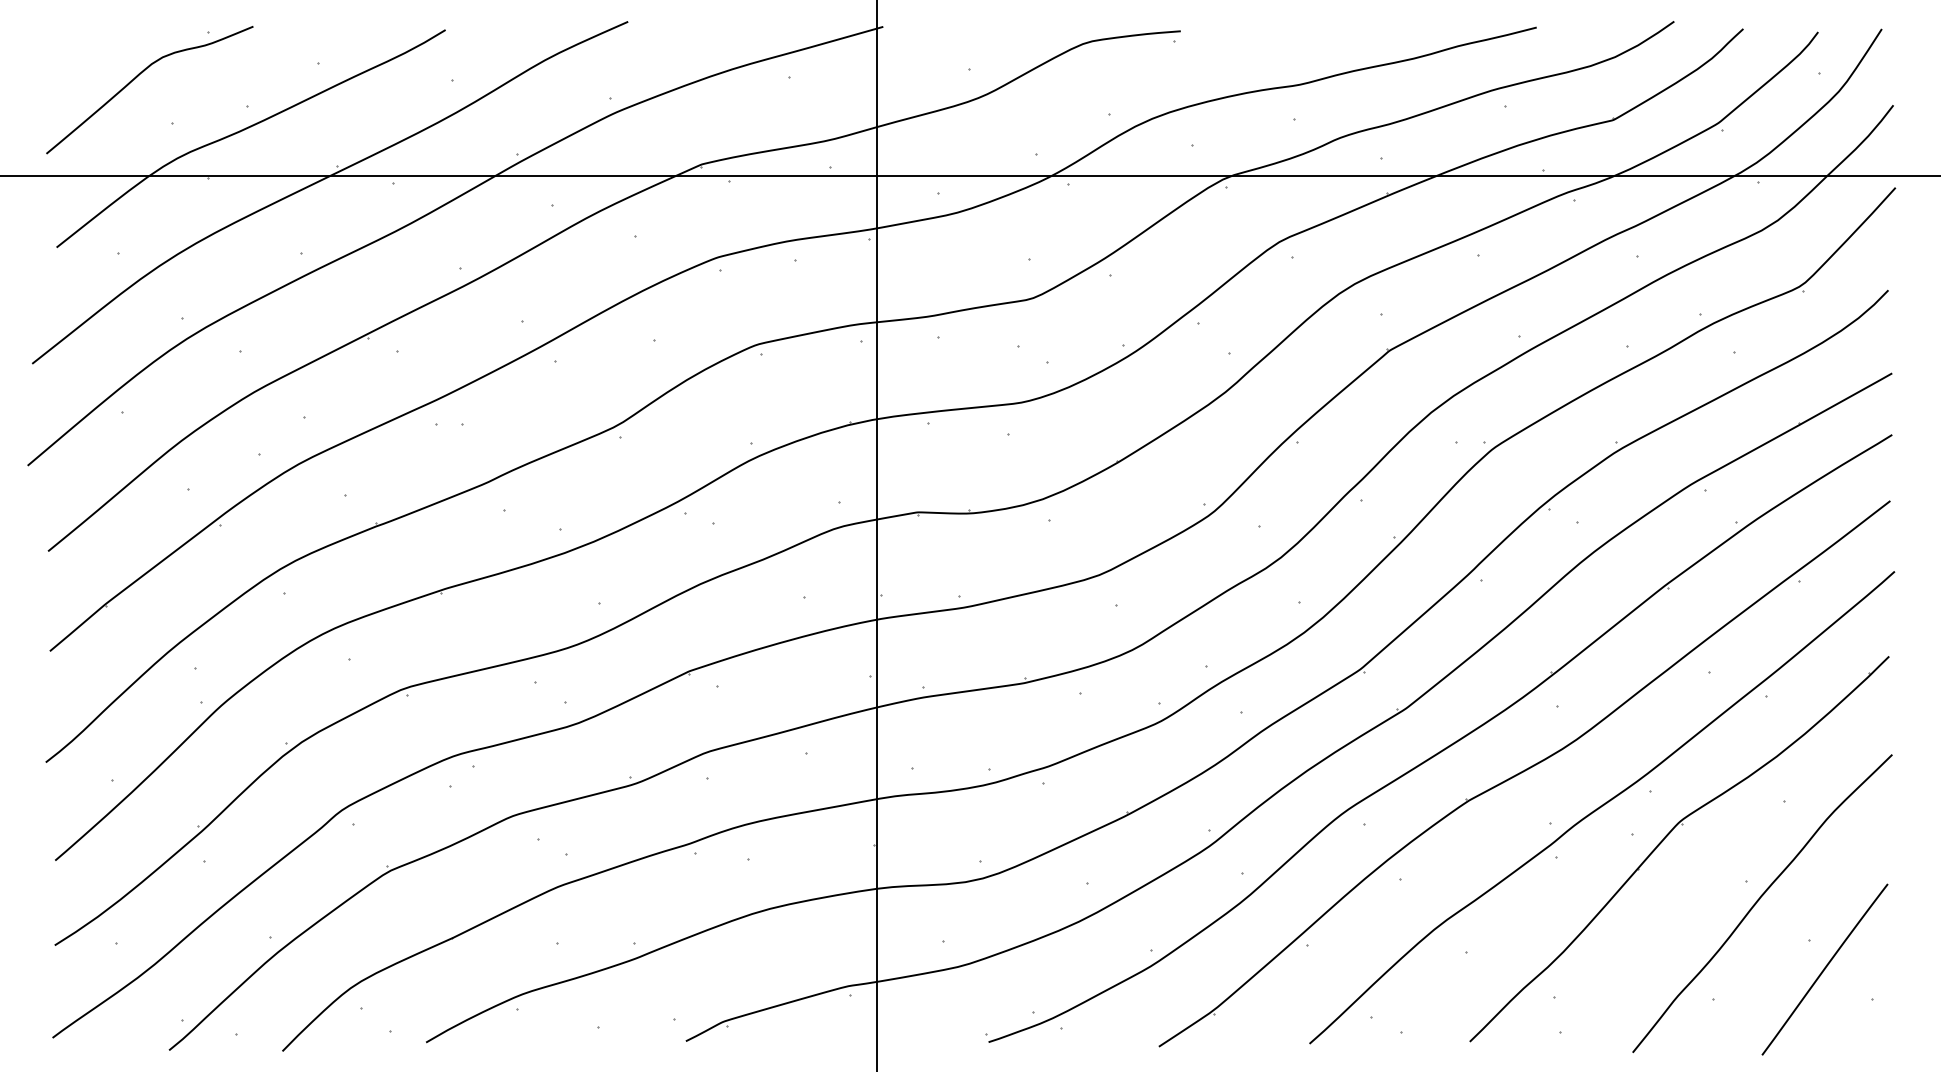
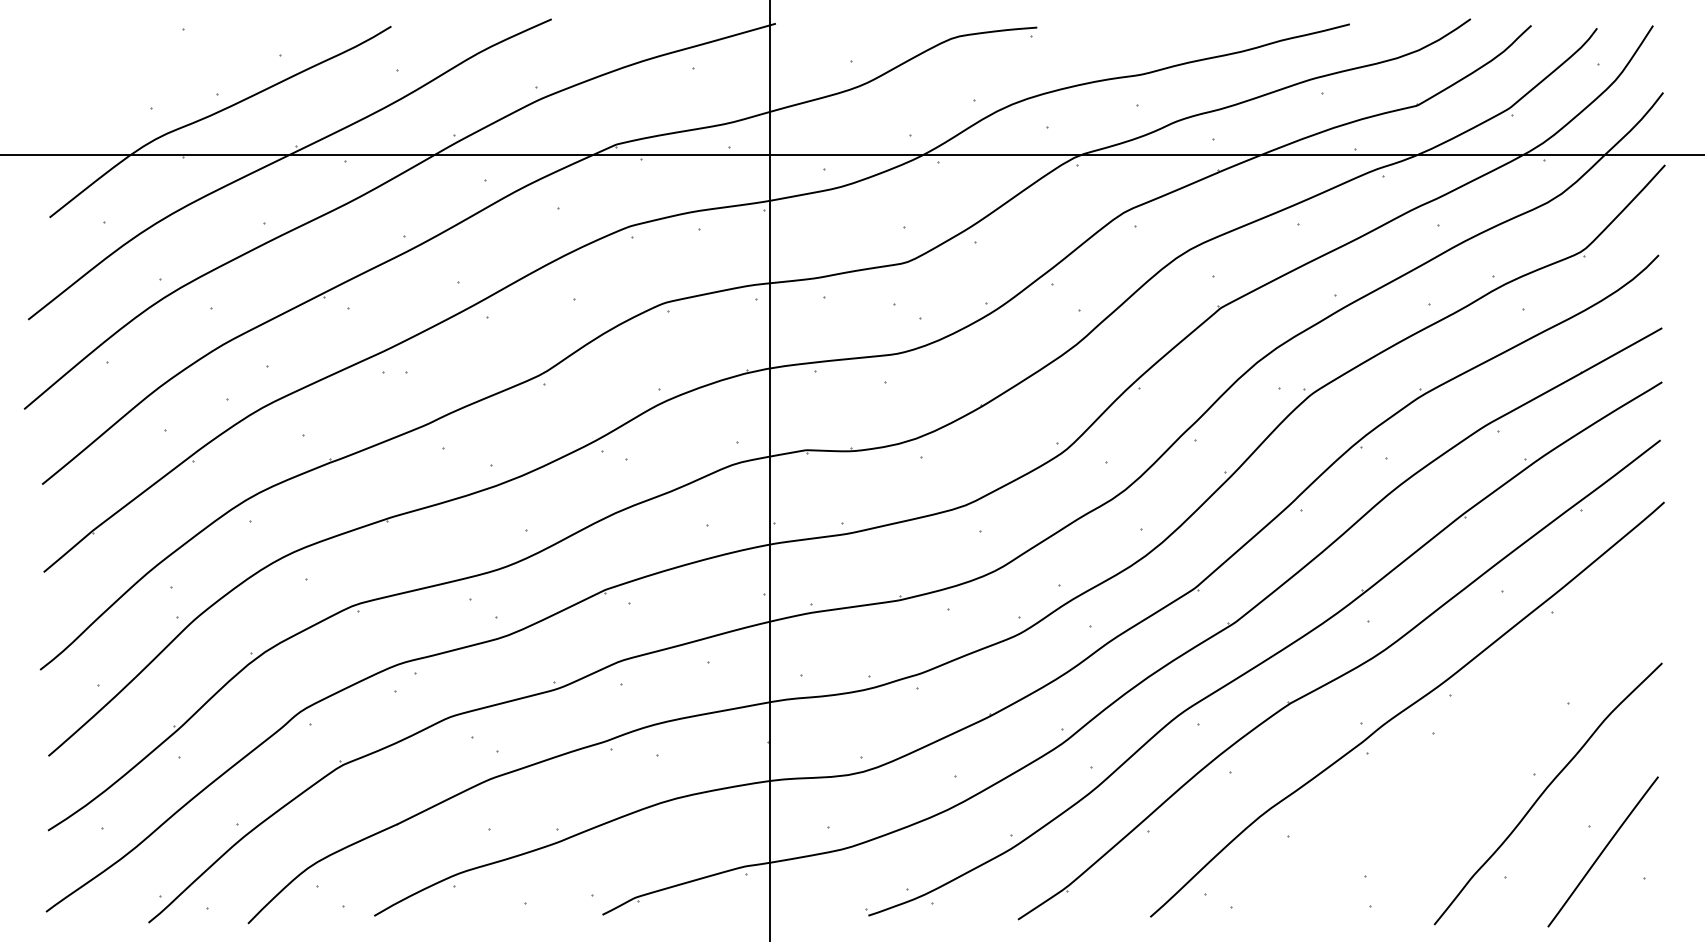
curve: (137, 77) -> (120, 68), removed
part: (1667, 836) -> (1464, 734), removed

